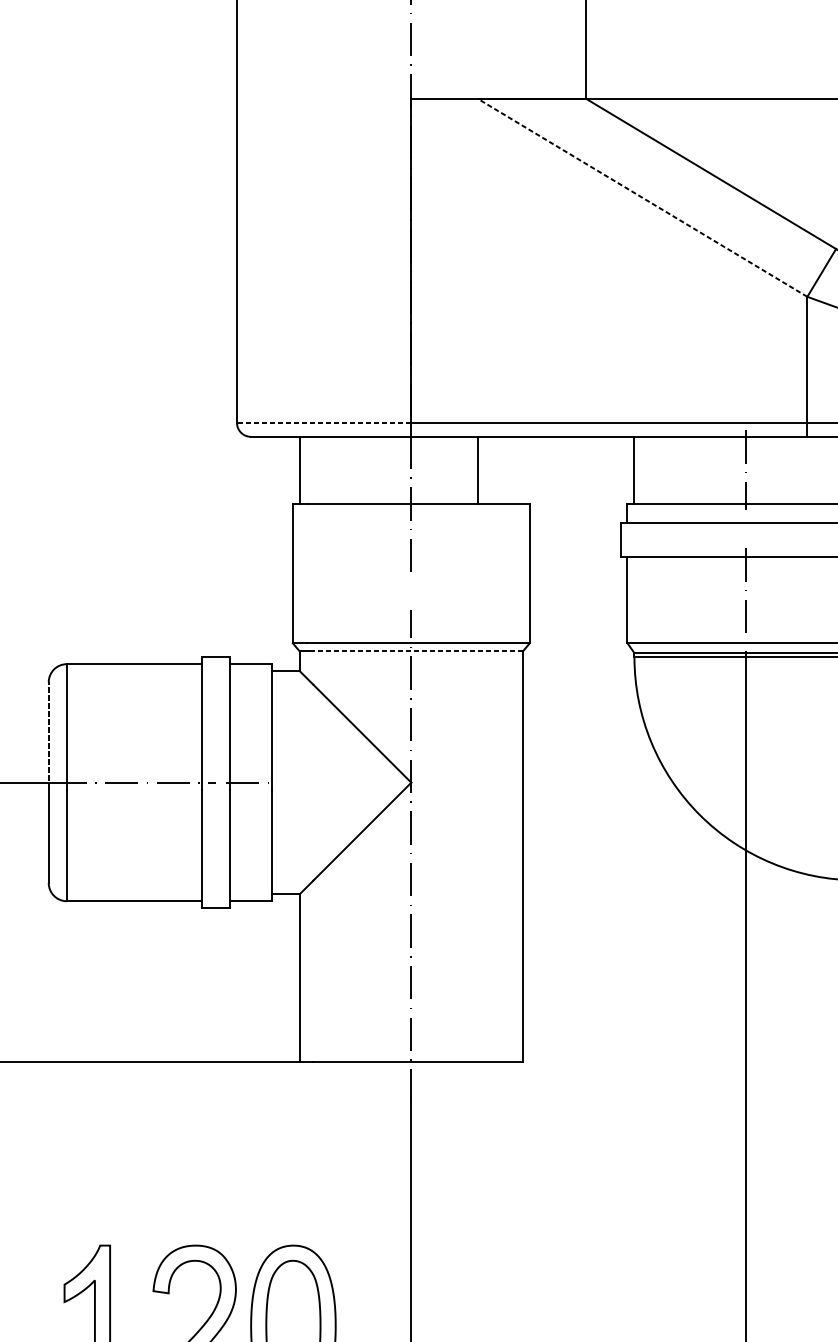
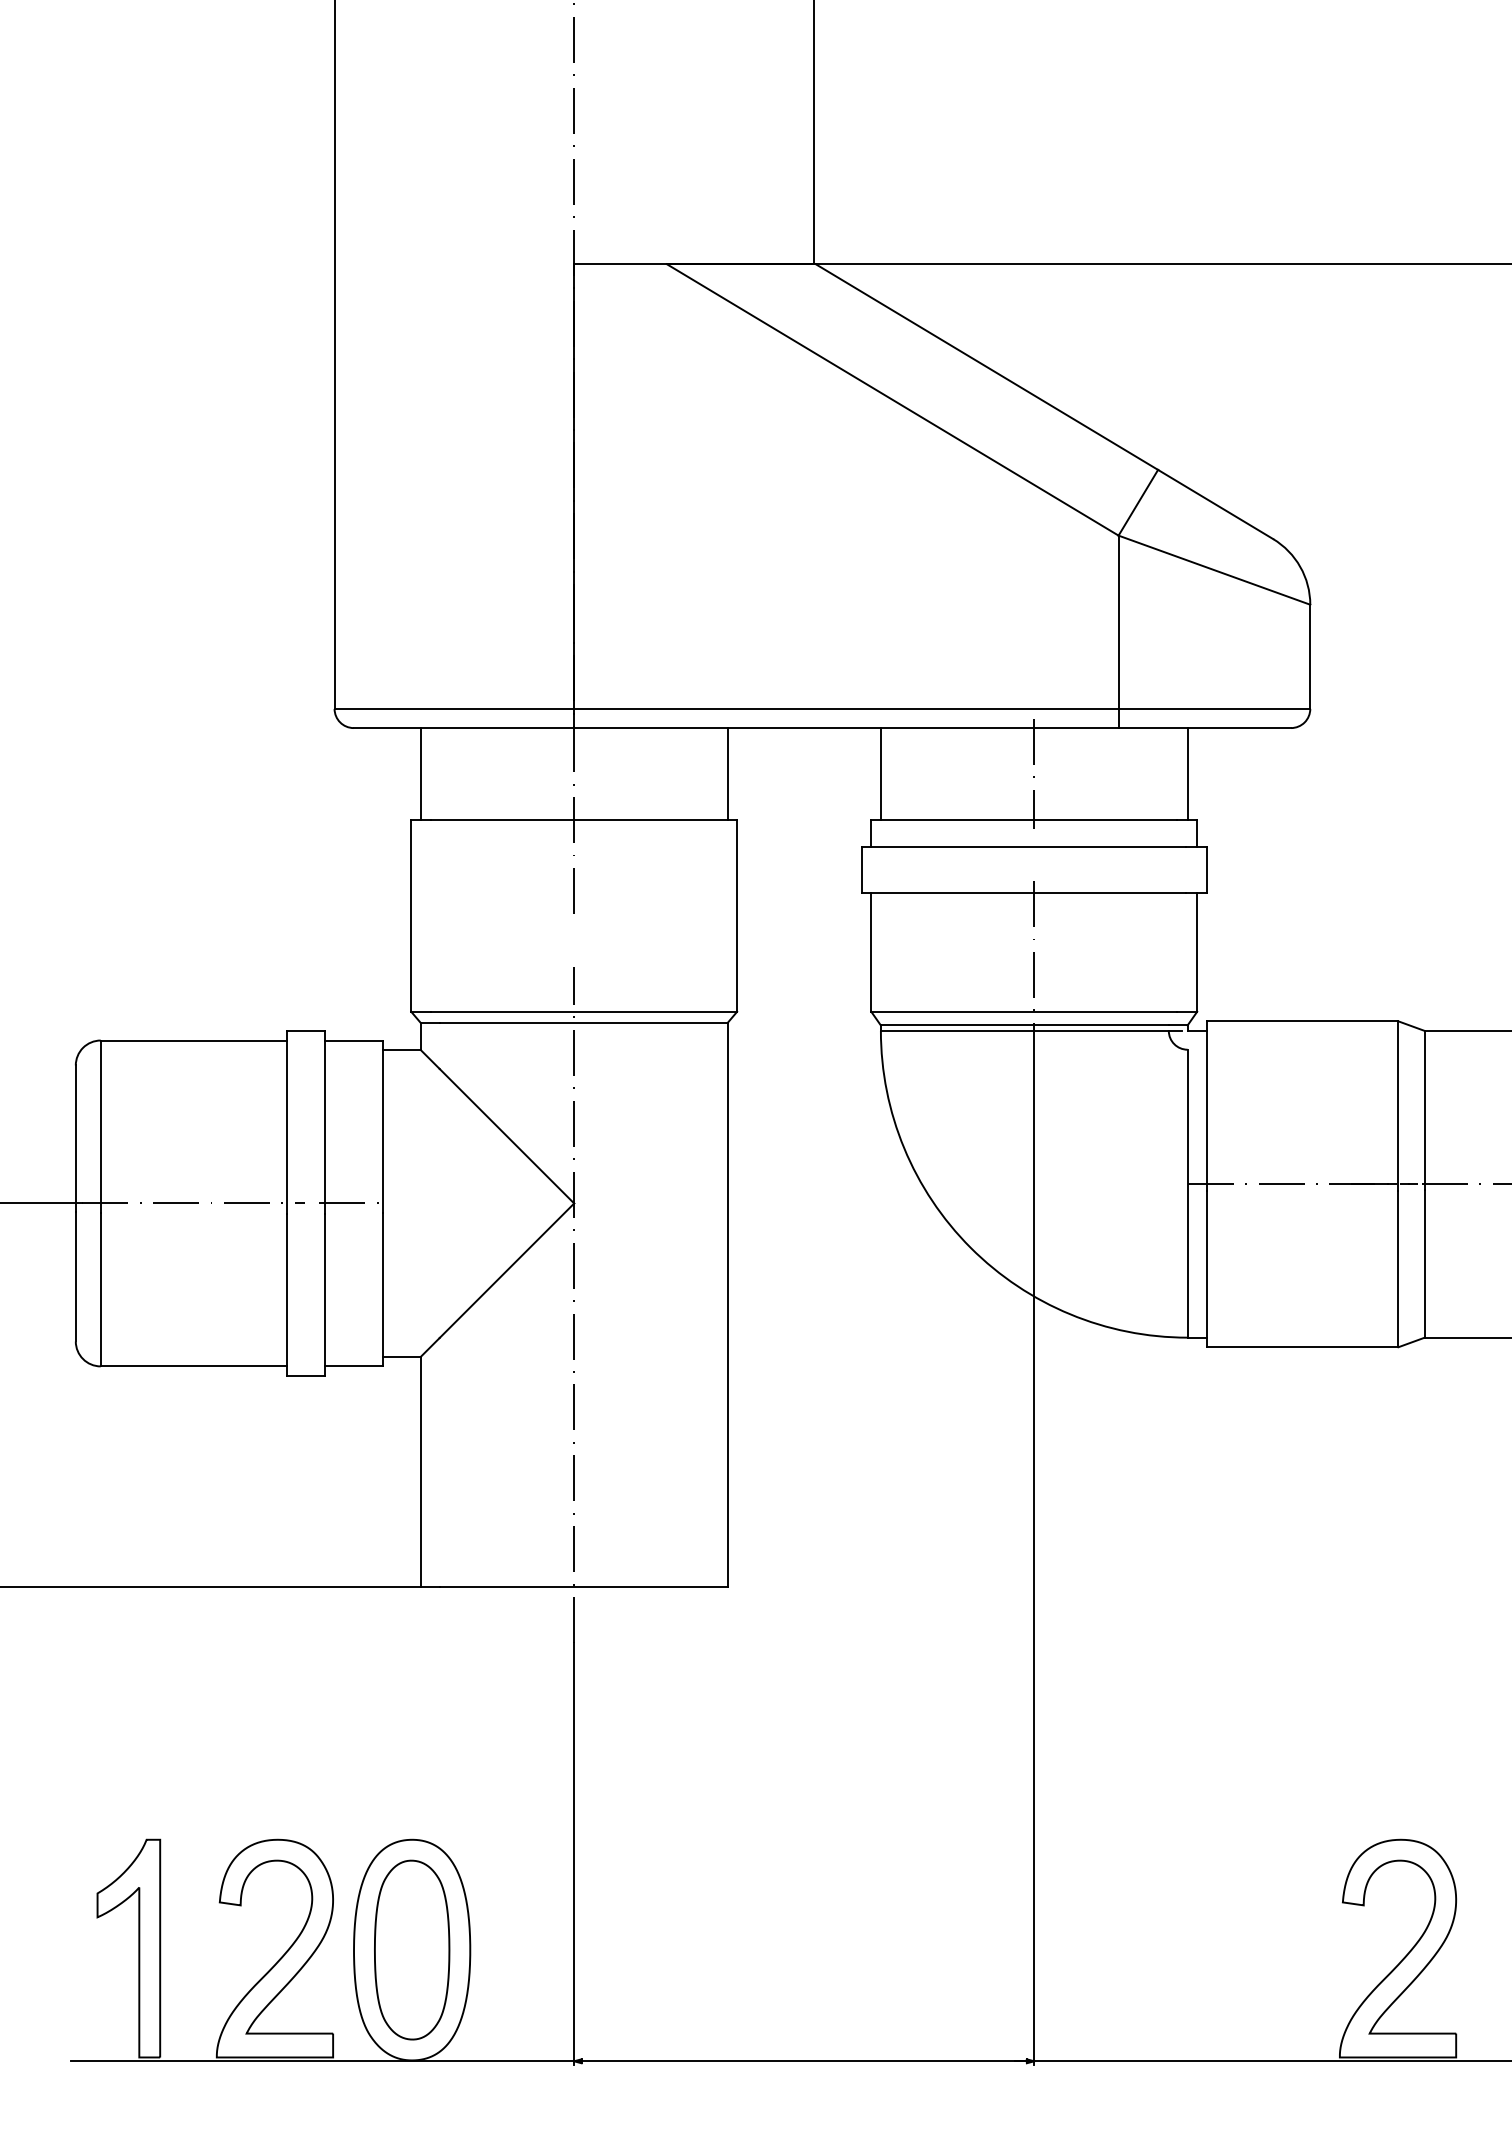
line: (642, 197) -> (892, 399), dashed -> solid
line: (324, 422) -> (454, 708), dashed -> solid
line: (477, 470) -> (727, 774), moved
line: (418, 651) -> (583, 1023), dashed -> solid
line: (48, 735) -> (75, 1138), dashed -> solid

